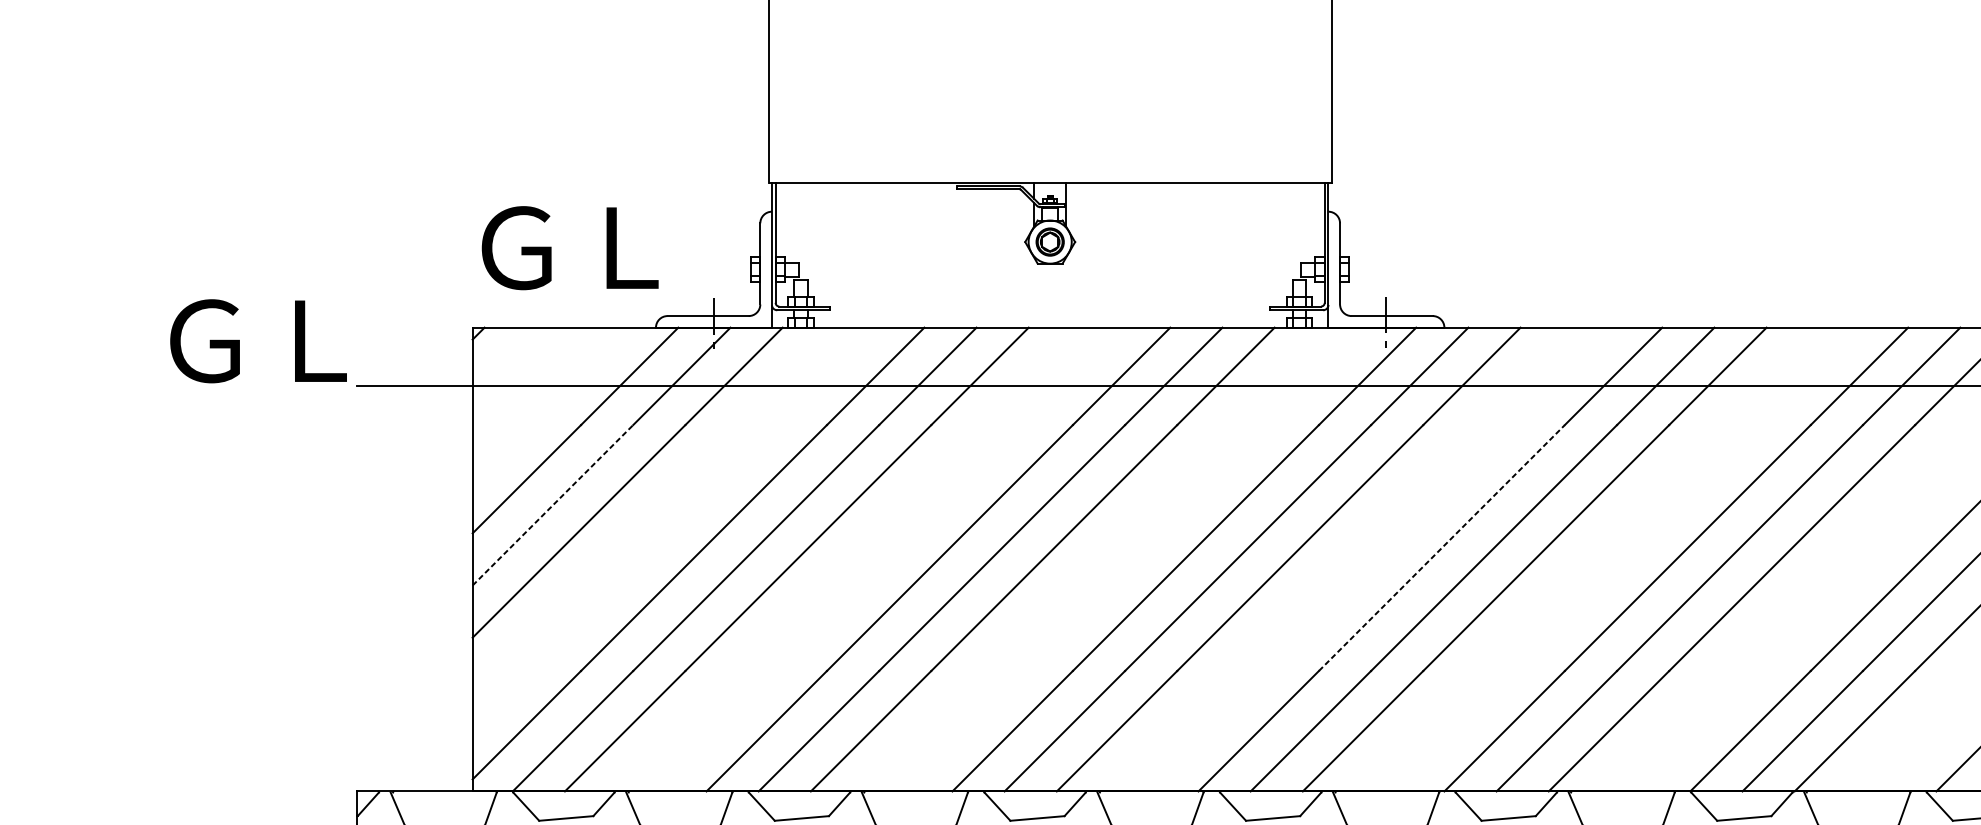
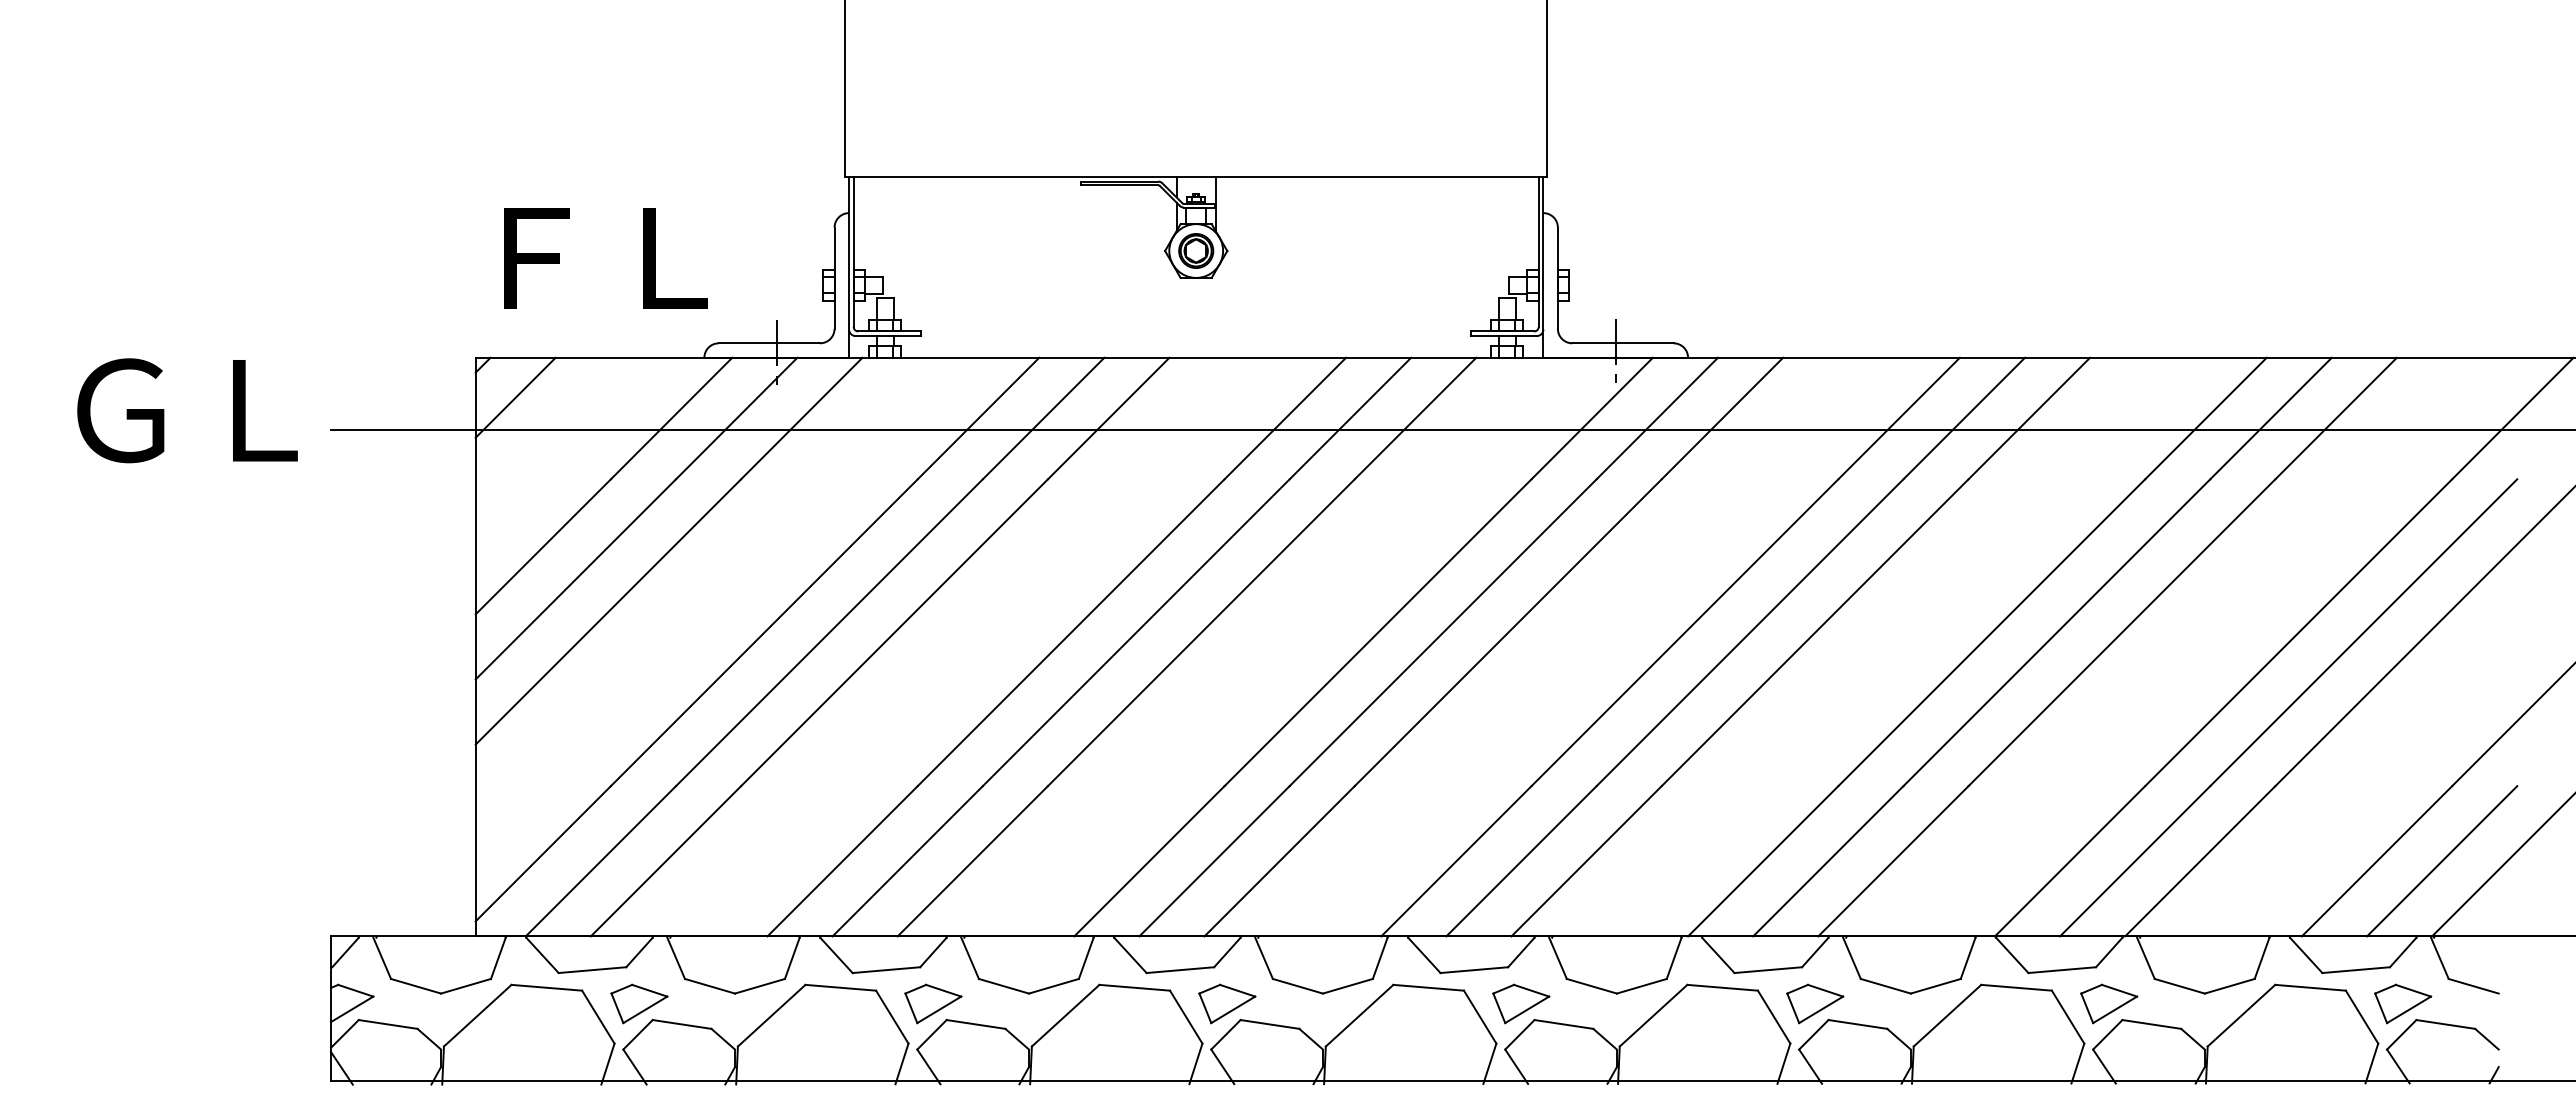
text: (570, 248) -> (597, 258), ＧＬ -> ＦＬ
text: (258, 341) -> (187, 410), moved
line: (504, 359) -> (515, 397), added
line: (552, 505) -> (575, 579), dashed -> solid
line: (1441, 547) -> (1684, 632), dashed -> solid

